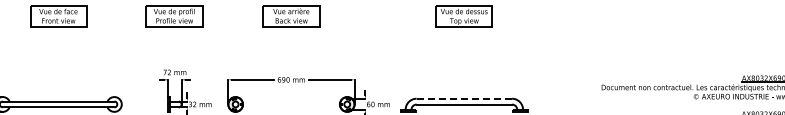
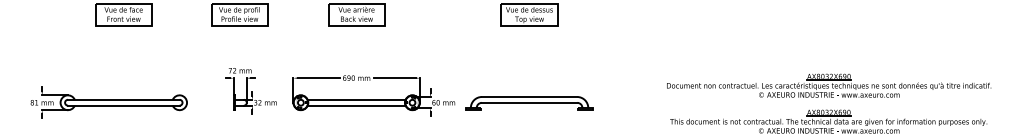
line: (464, 98) -> (529, 96), dashed -> solid
line: (291, 101) -> (356, 99), added
line: (291, 107) -> (356, 105), added

